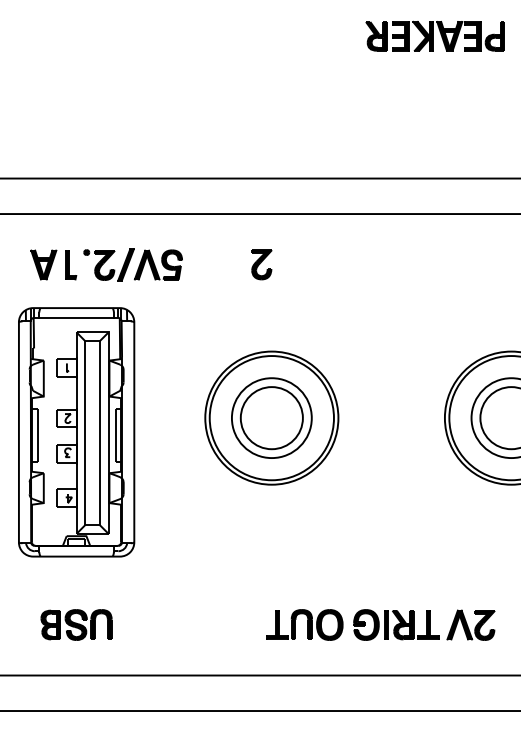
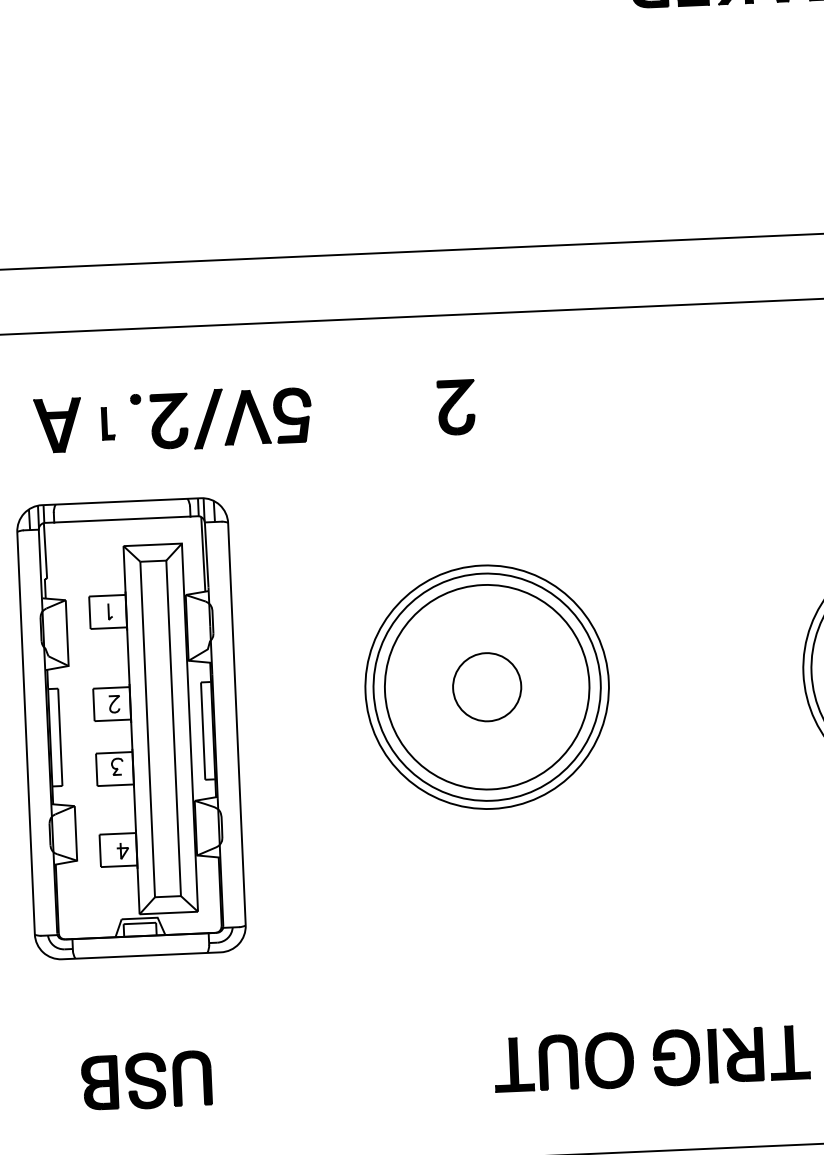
part: (71, 265) -> (108, 424), size x0.6
circle: (271, 418) -> (486, 687), size x0.6
circle: (271, 418) -> (486, 687), size x1.4

